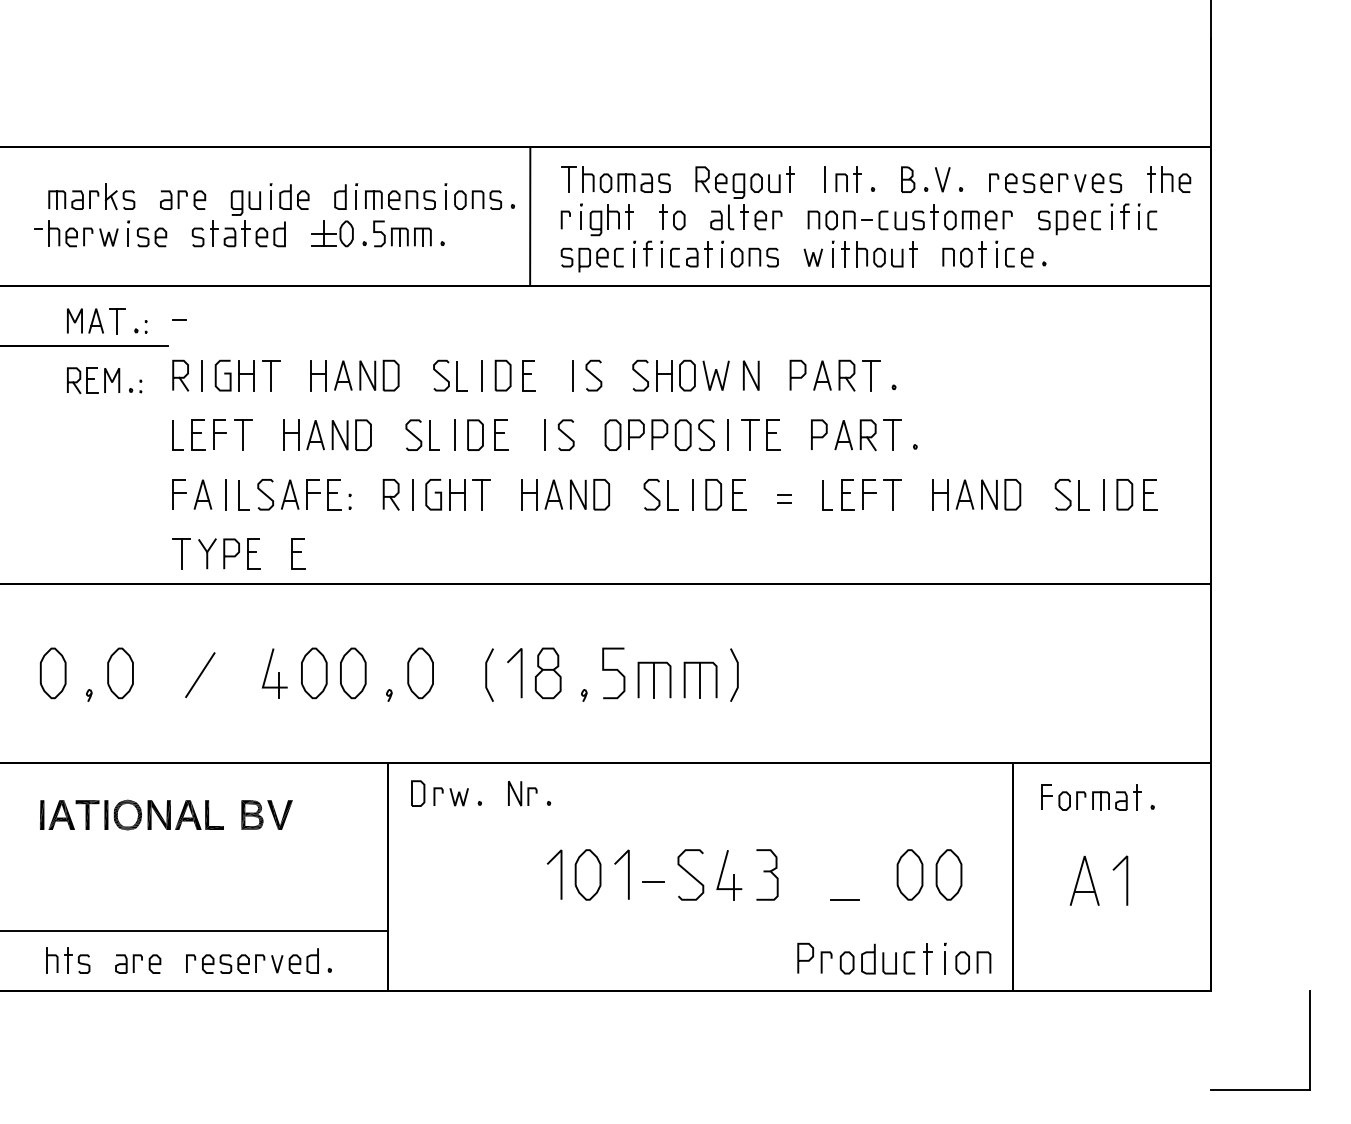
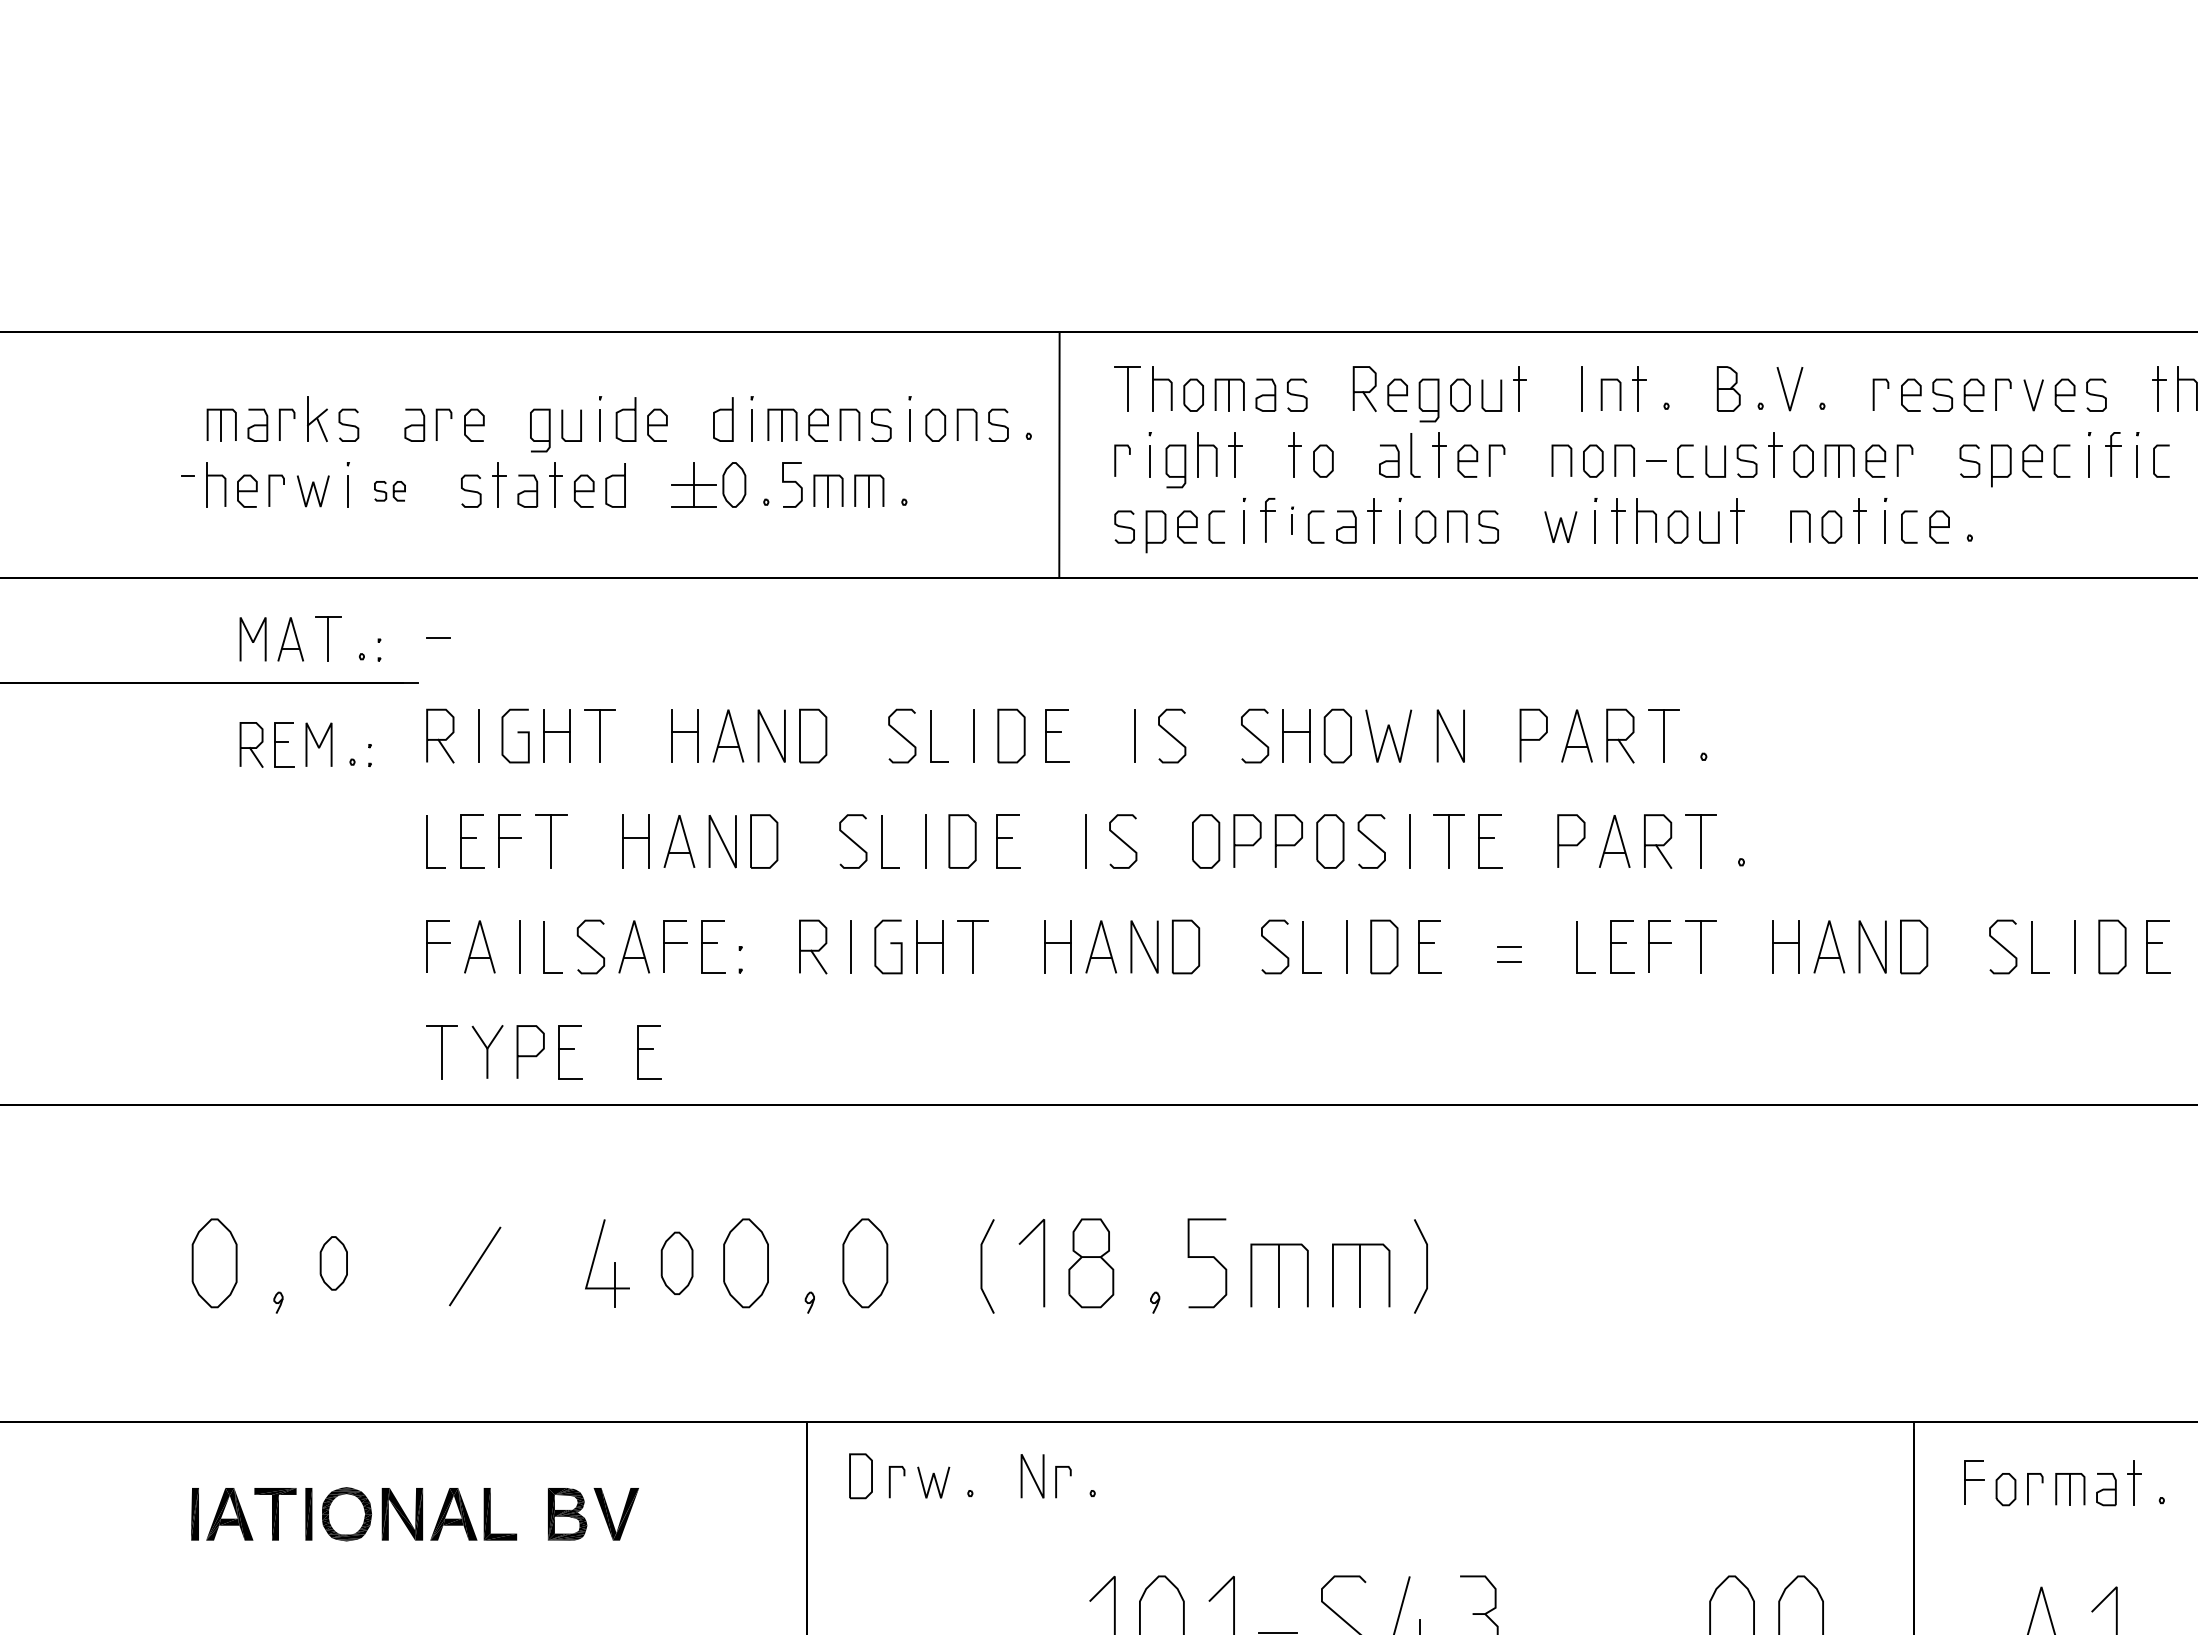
part: (152, 237) -> (390, 491), size x0.6
part: (661, 253) -> (1291, 519), size x0.6
part: (120, 673) -> (333, 1263), size x0.6
part: (314, 673) -> (677, 1263), size x0.7

